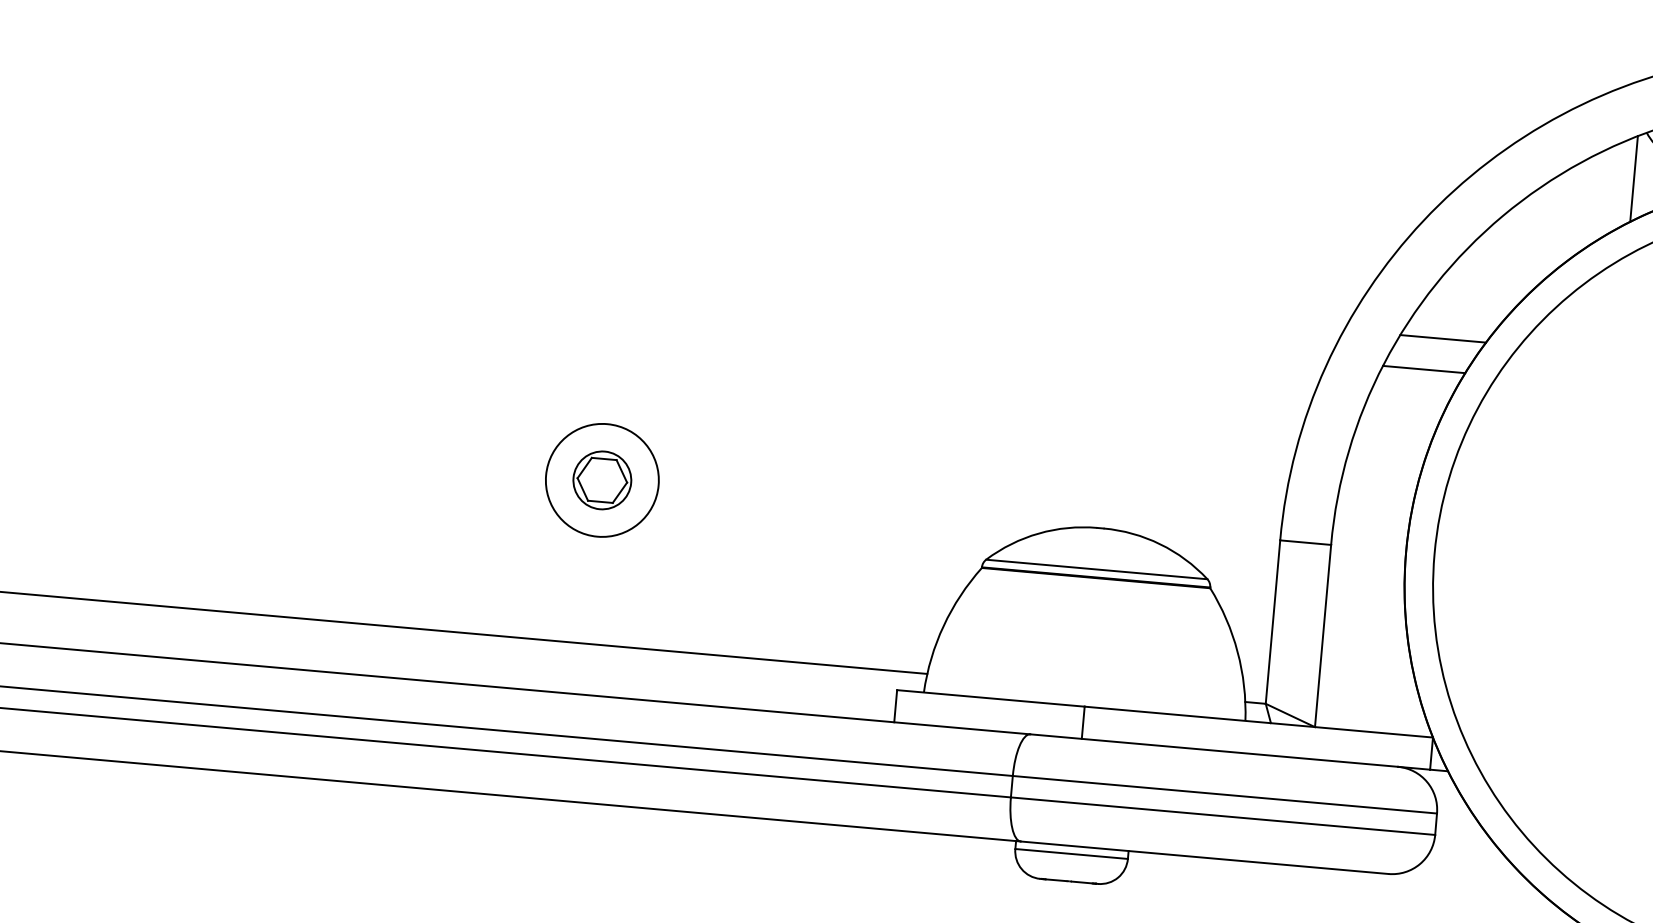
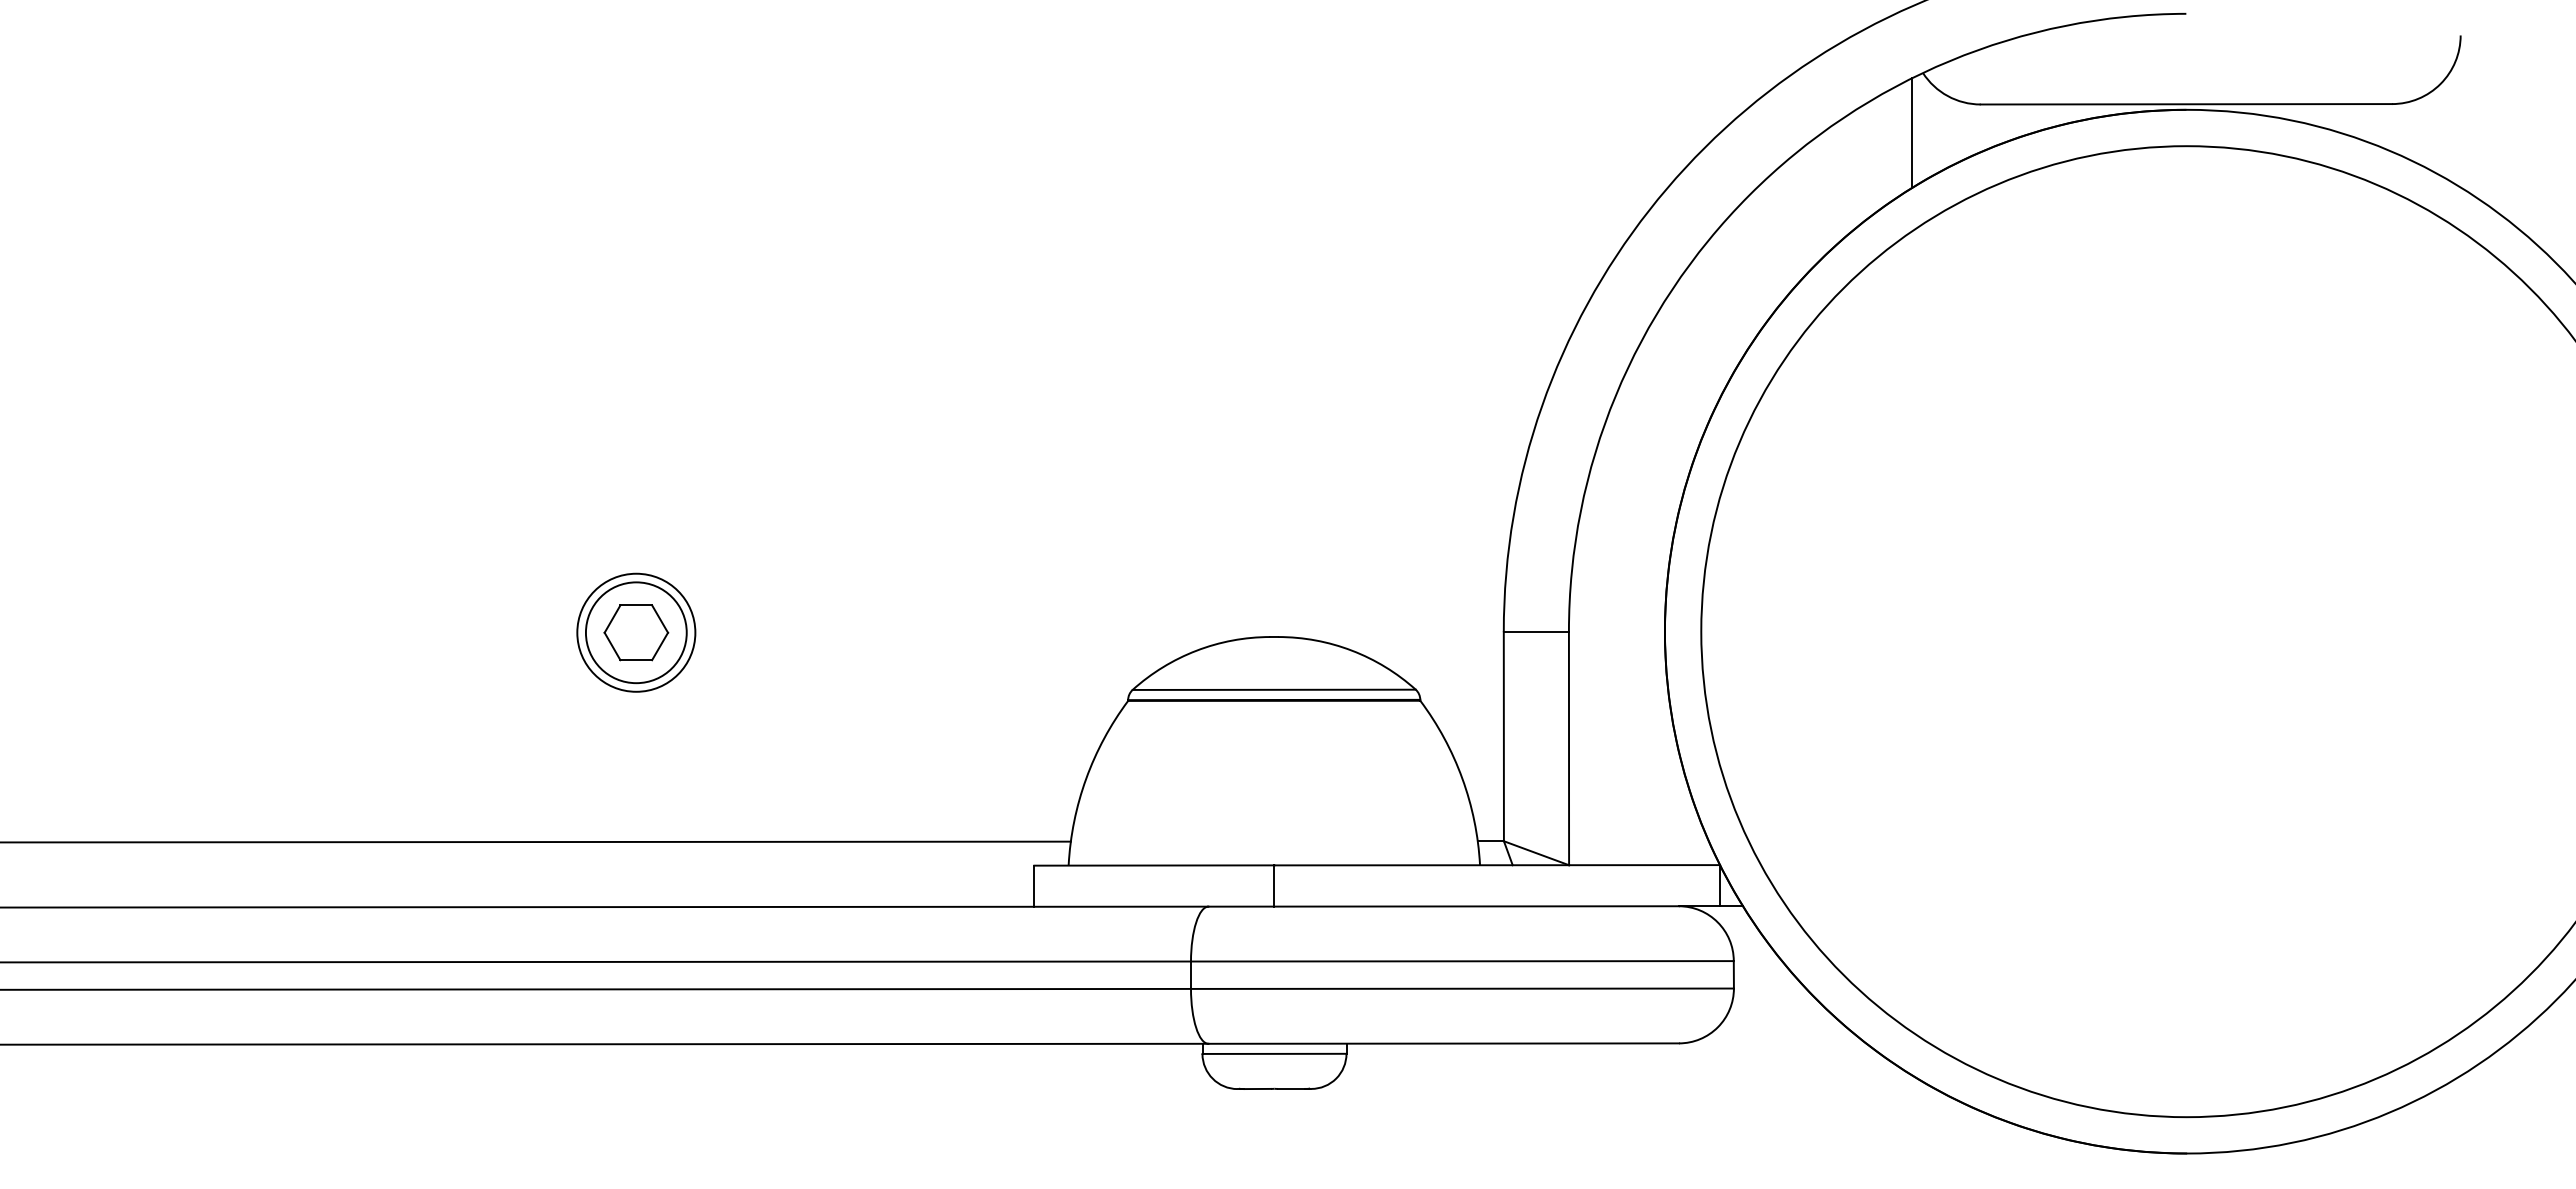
line: (1442, 338) -> (1687, 357), removed
line: (1423, 369) -> (1666, 398), removed
circle: (602, 480) -> (636, 632), size x0.7
circle: (602, 480) -> (636, 632), size x1.6

